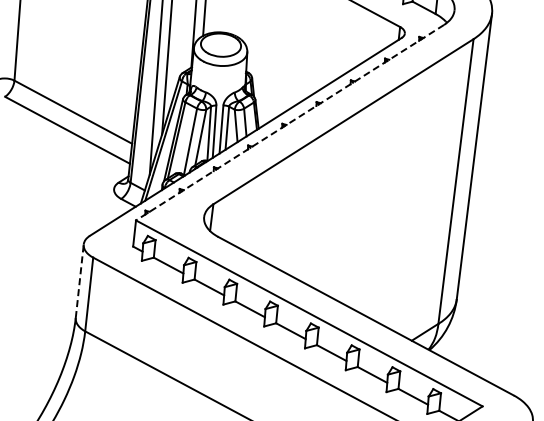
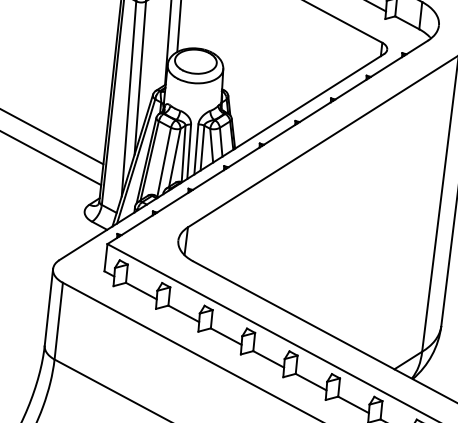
line: (289, 122) -> (267, 142), dashed -> solid
line: (79, 281) -> (48, 307), dashed -> solid

